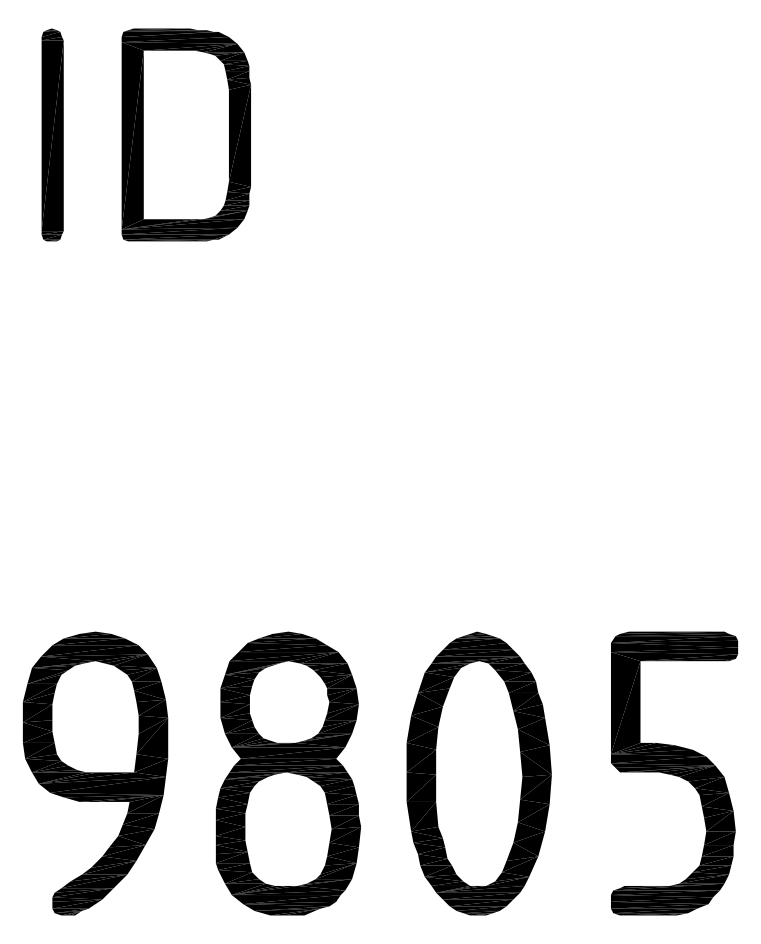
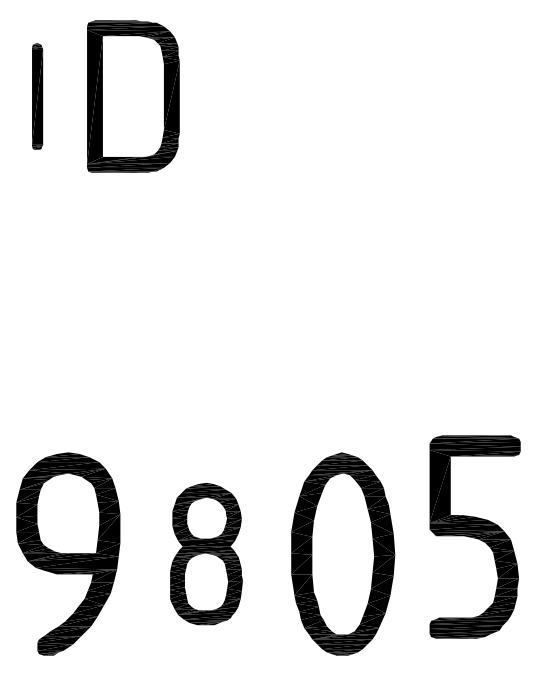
part: (52, 134) -> (37, 96), size x0.7
part: (288, 772) -> (206, 553), size x0.7
part: (673, 772) -> (474, 536), moved

